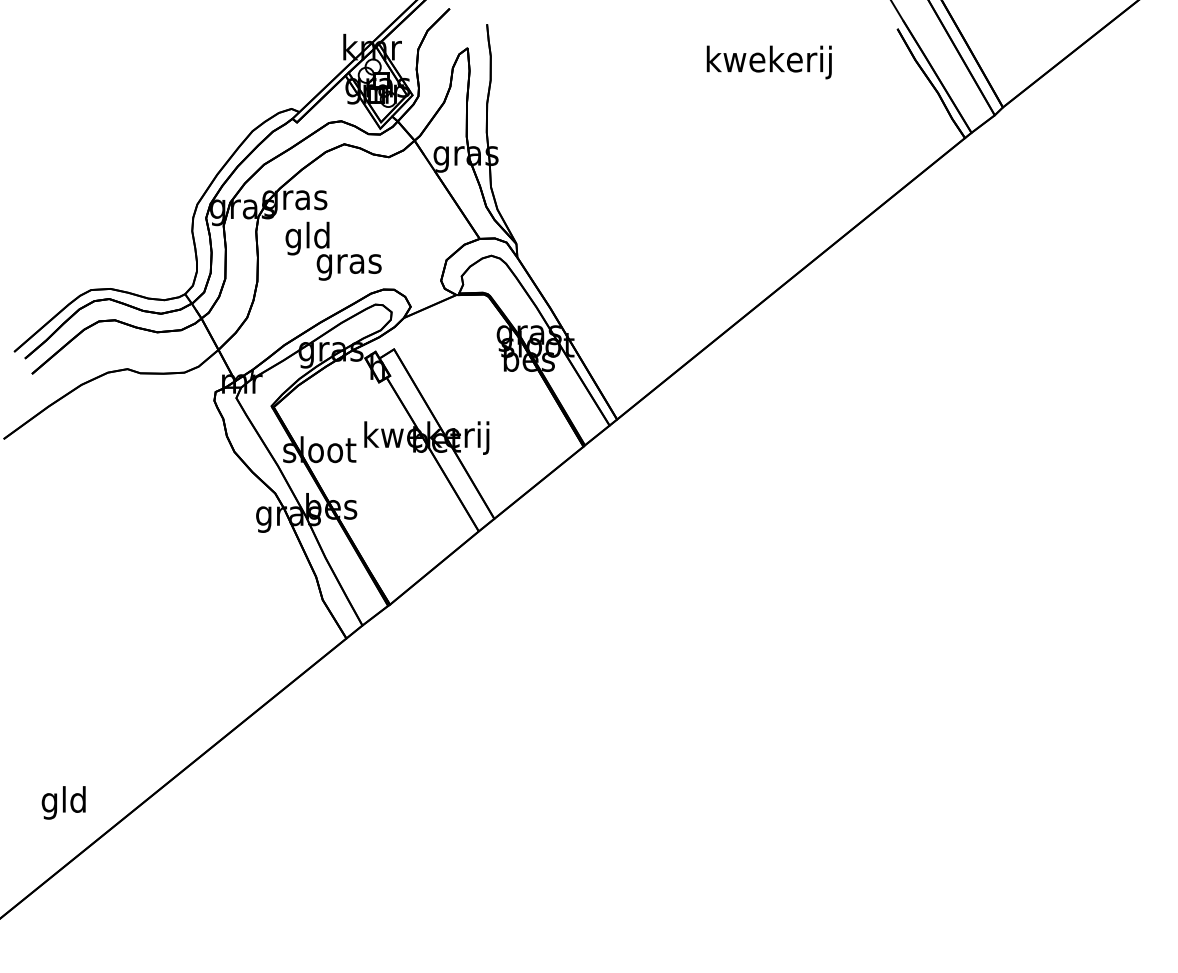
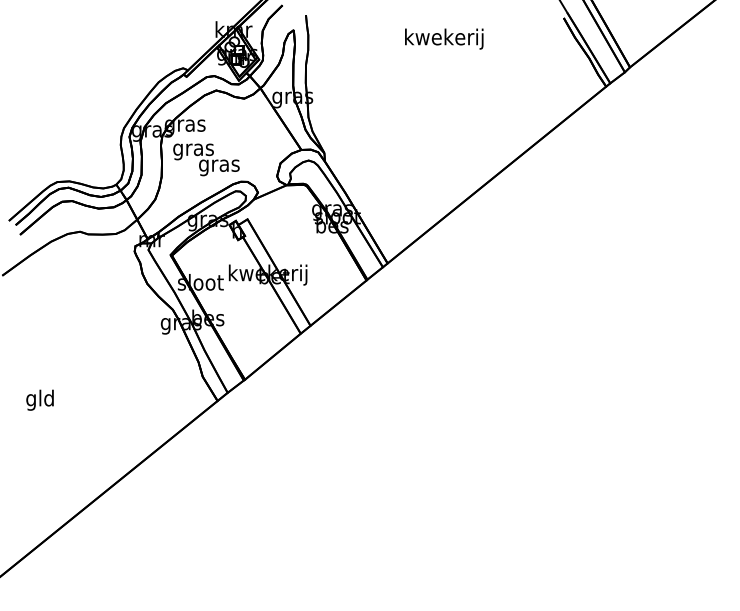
text: (769, 61) -> (444, 38), moved
text: (308, 238) -> (193, 149), gld -> gras
text: (62, 801) -> (39, 399), moved

